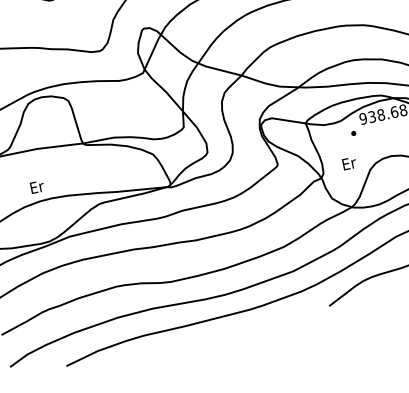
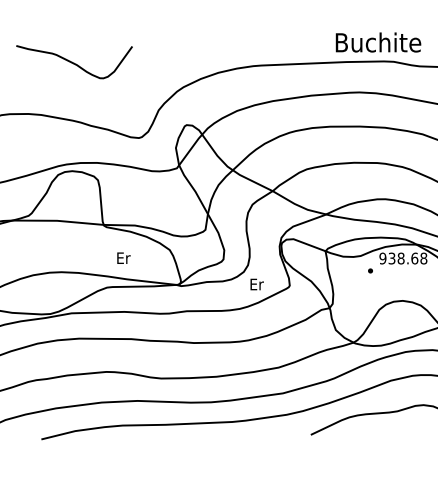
text: (348, 163) -> (256, 284), moved
text: (36, 186) -> (123, 257), moved

